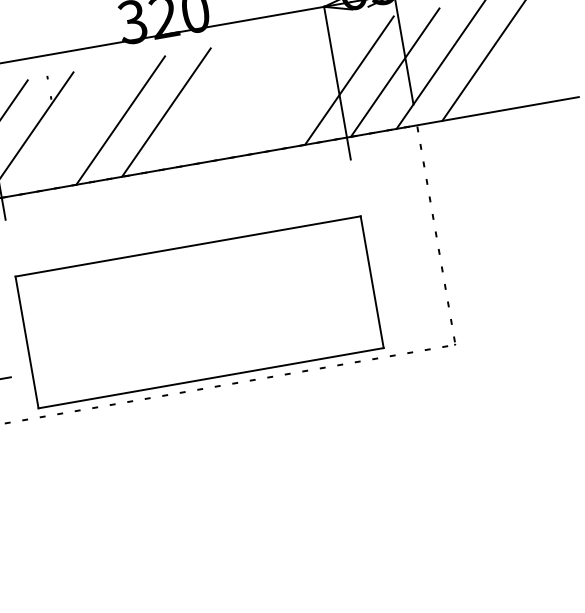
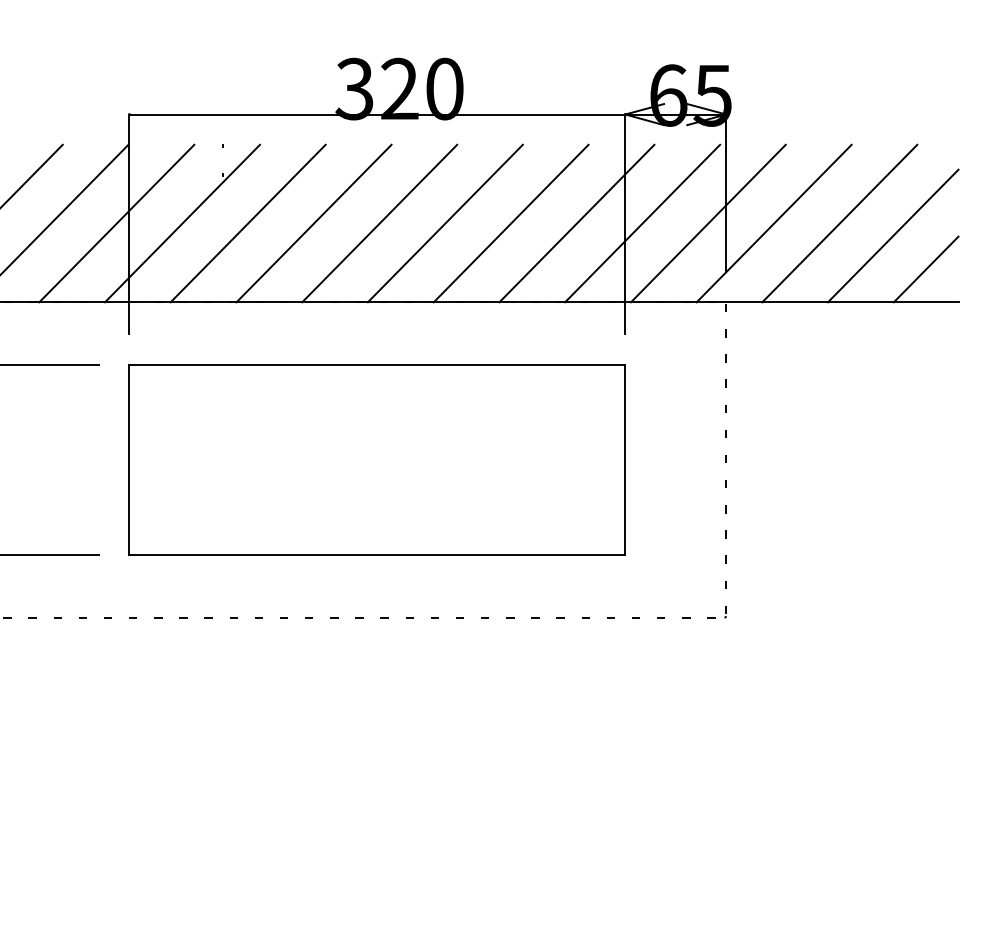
line: (524, 58) -> (892, 235), added
line: (551, 78) -> (925, 269), added
line: (303, 88) -> (576, 223), added
line: (257, 96) -> (510, 223), added
line: (211, 104) -> (444, 223), added
line: (74, 128) -> (247, 223), added
part: (198, 312) -> (376, 459), moved

